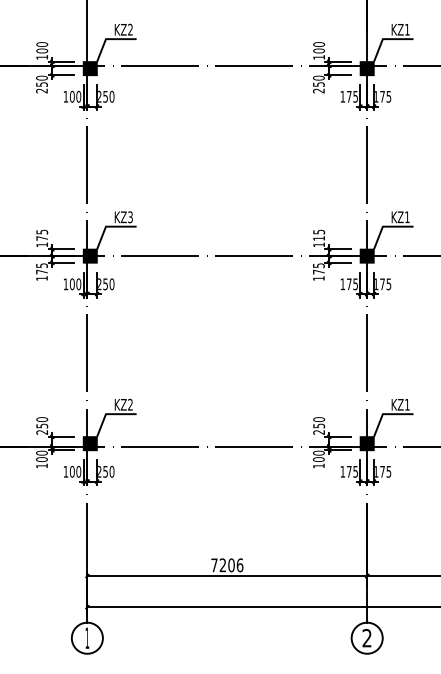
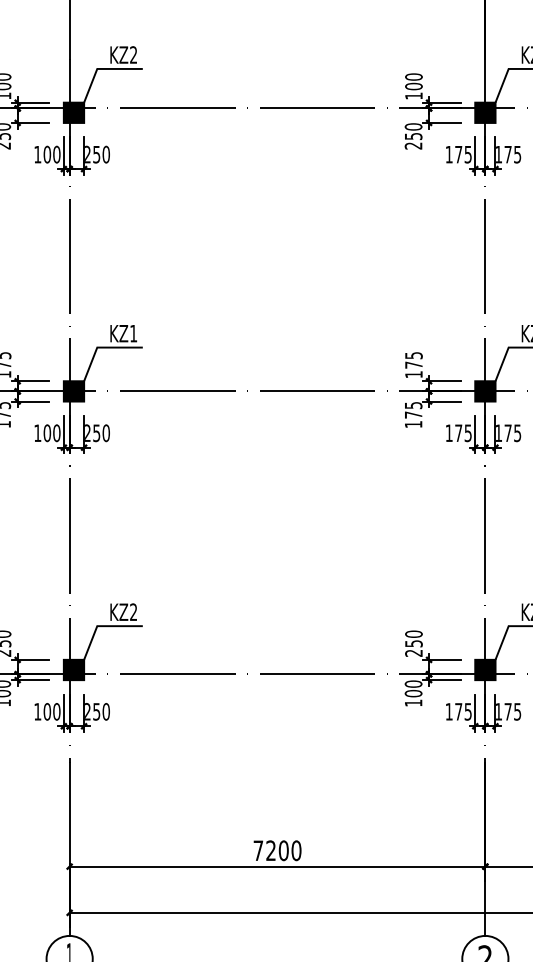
text: (130, 217) -> (133, 333), KZ3 -> KZ1
text: (318, 238) -> (413, 365), 115 -> 175
text: (240, 564) -> (297, 849), 7206 -> 7200

